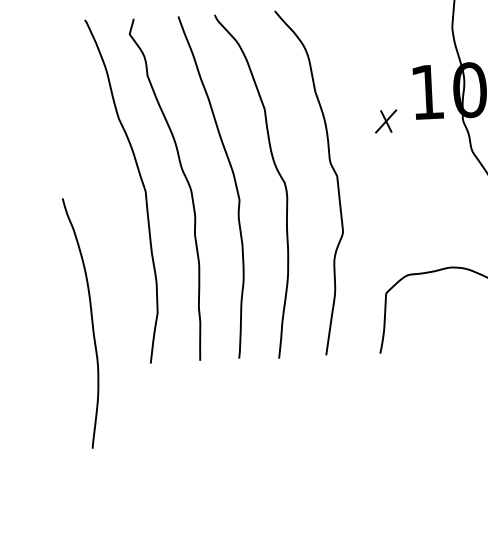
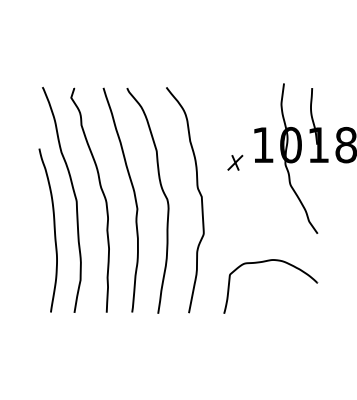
curve: (90, 321) -> (53, 229), moved

